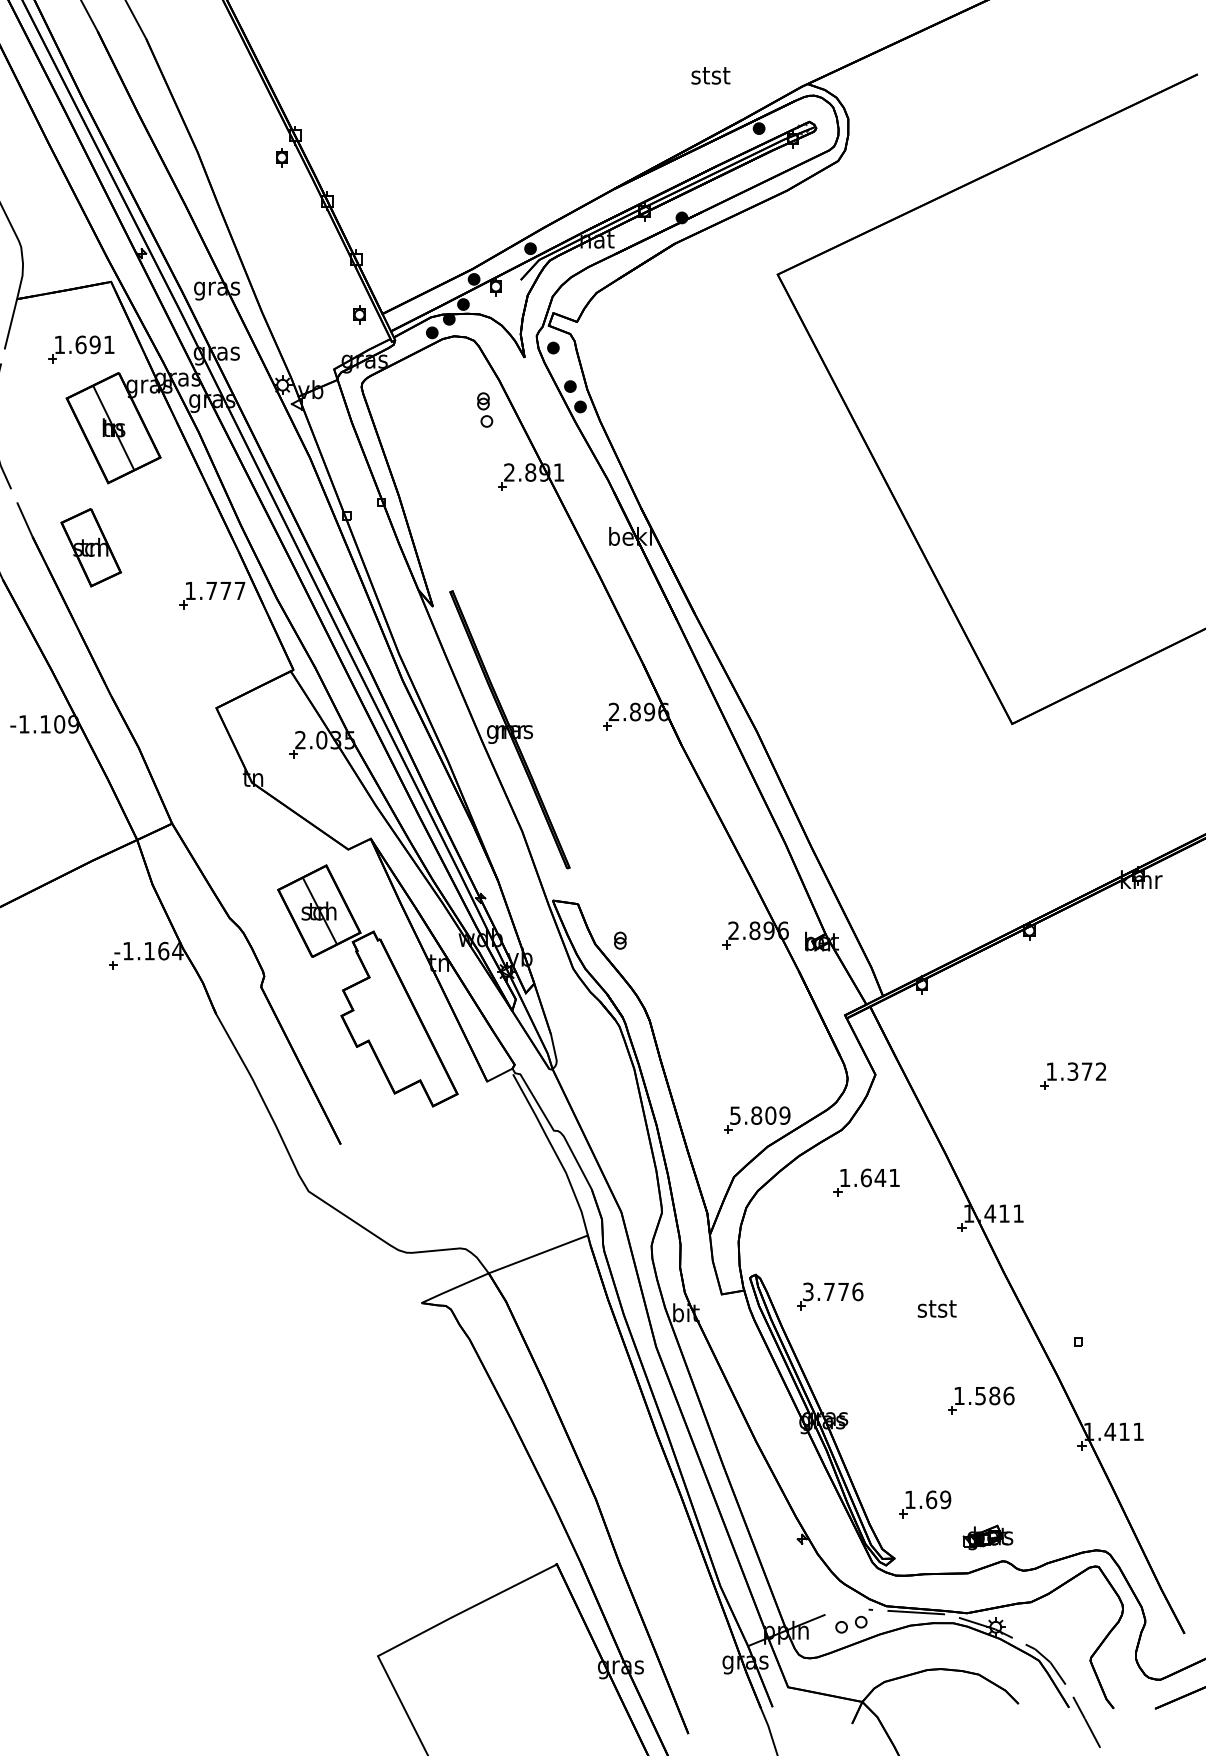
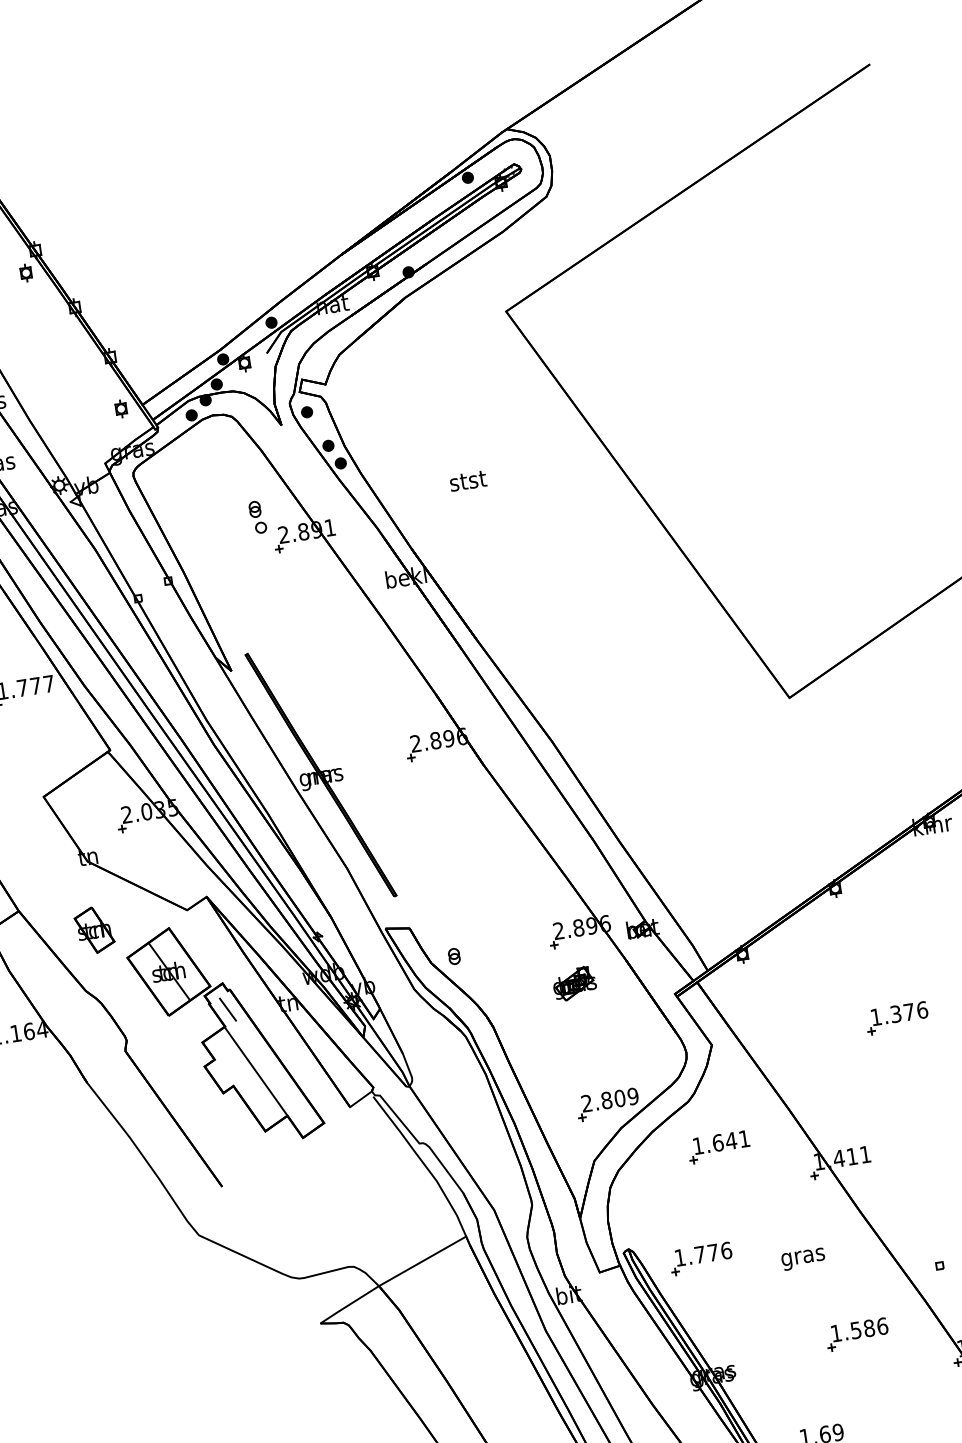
text: (710, 75) -> (467, 480), moved
part: (485, 409) -> (258, 516), moved
part: (248, 855) -> (94, 930), added
line: (374, 959) -> (227, 1009), added
part: (741, 988) -> (574, 983), added
line: (394, 1028) -> (255, 1070), added
text: (1100, 1071) -> (921, 1010), 1.372 -> 1.376
text: (735, 1115) -> (586, 1103), 5.809 -> 2.809
text: (808, 1291) -> (680, 1257), 3.776 -> 1.776
text: (936, 1311) -> (802, 1257), stst -> gras

